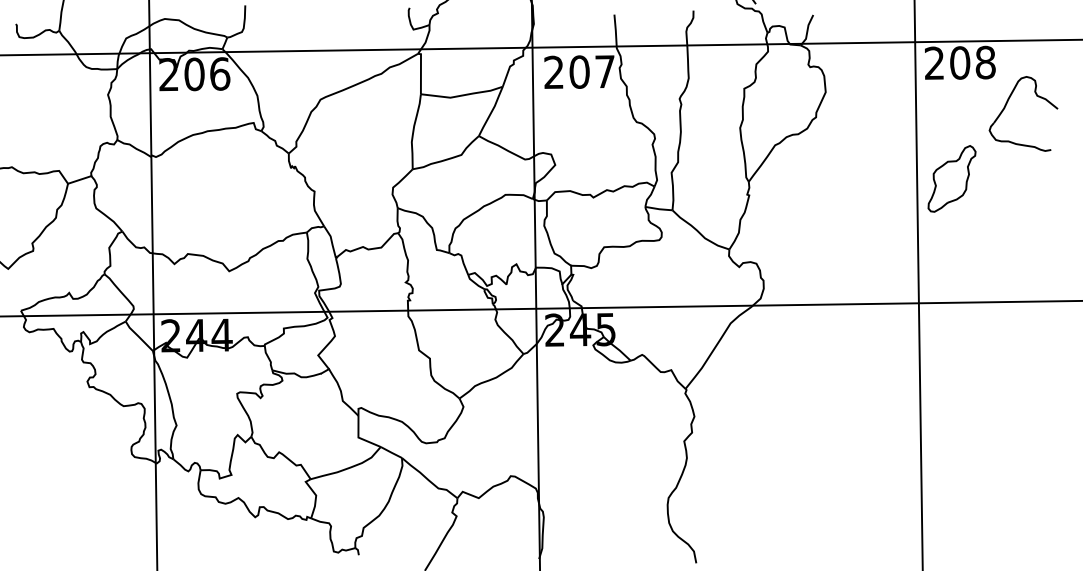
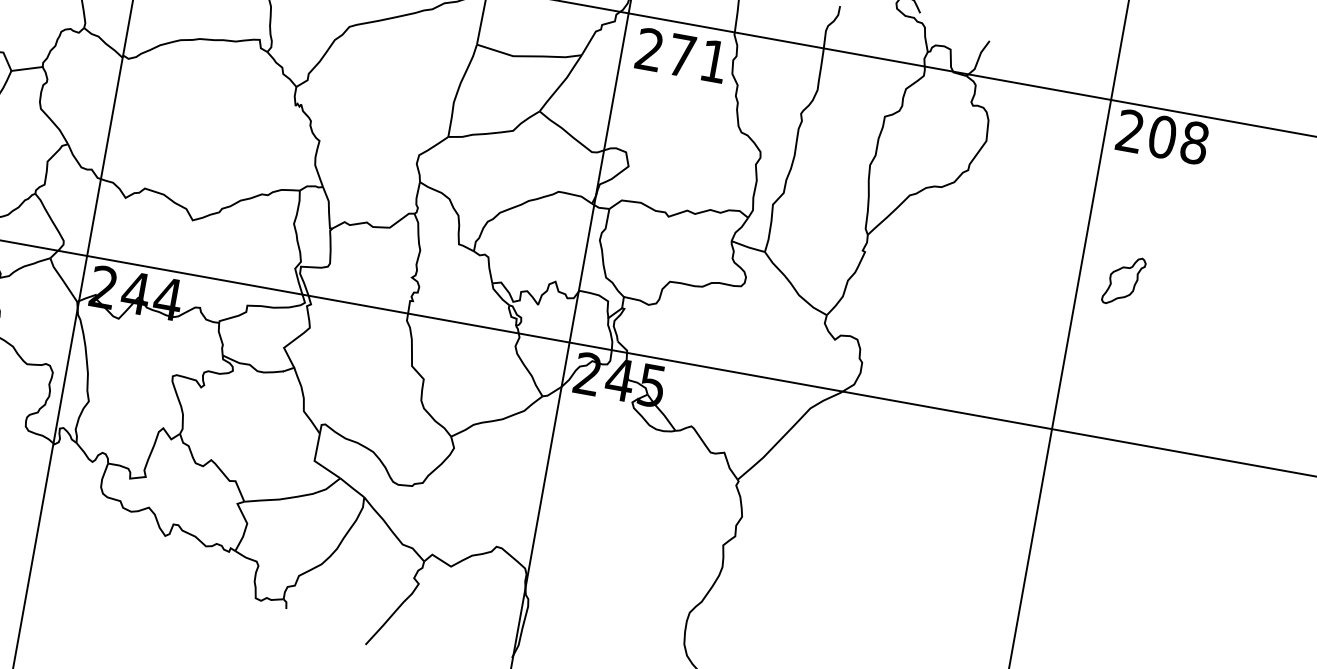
text: (591, 71) -> (697, 57), 207 -> 271
part: (1006, 106) -> (1210, 203), removed
part: (951, 178) -> (1123, 280), size x0.6

